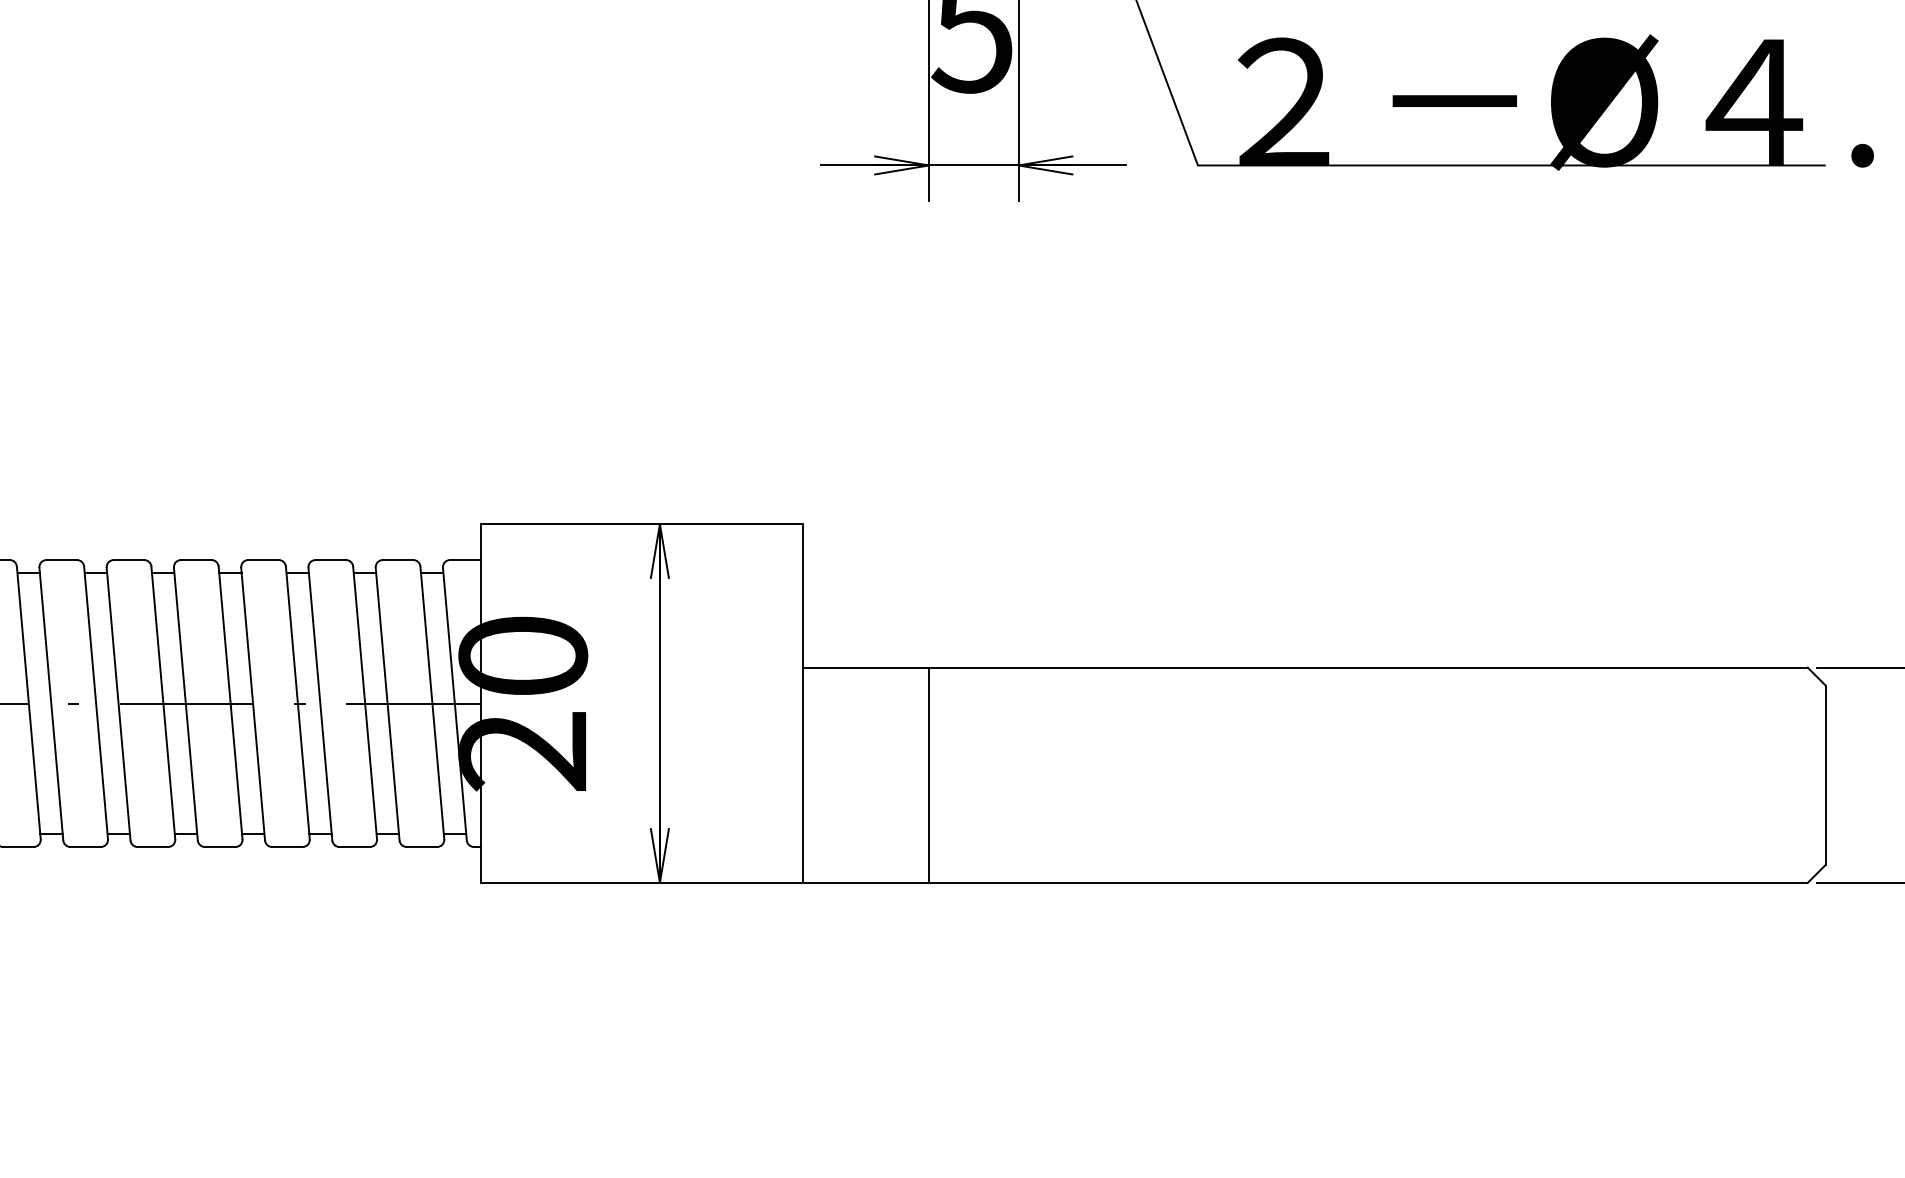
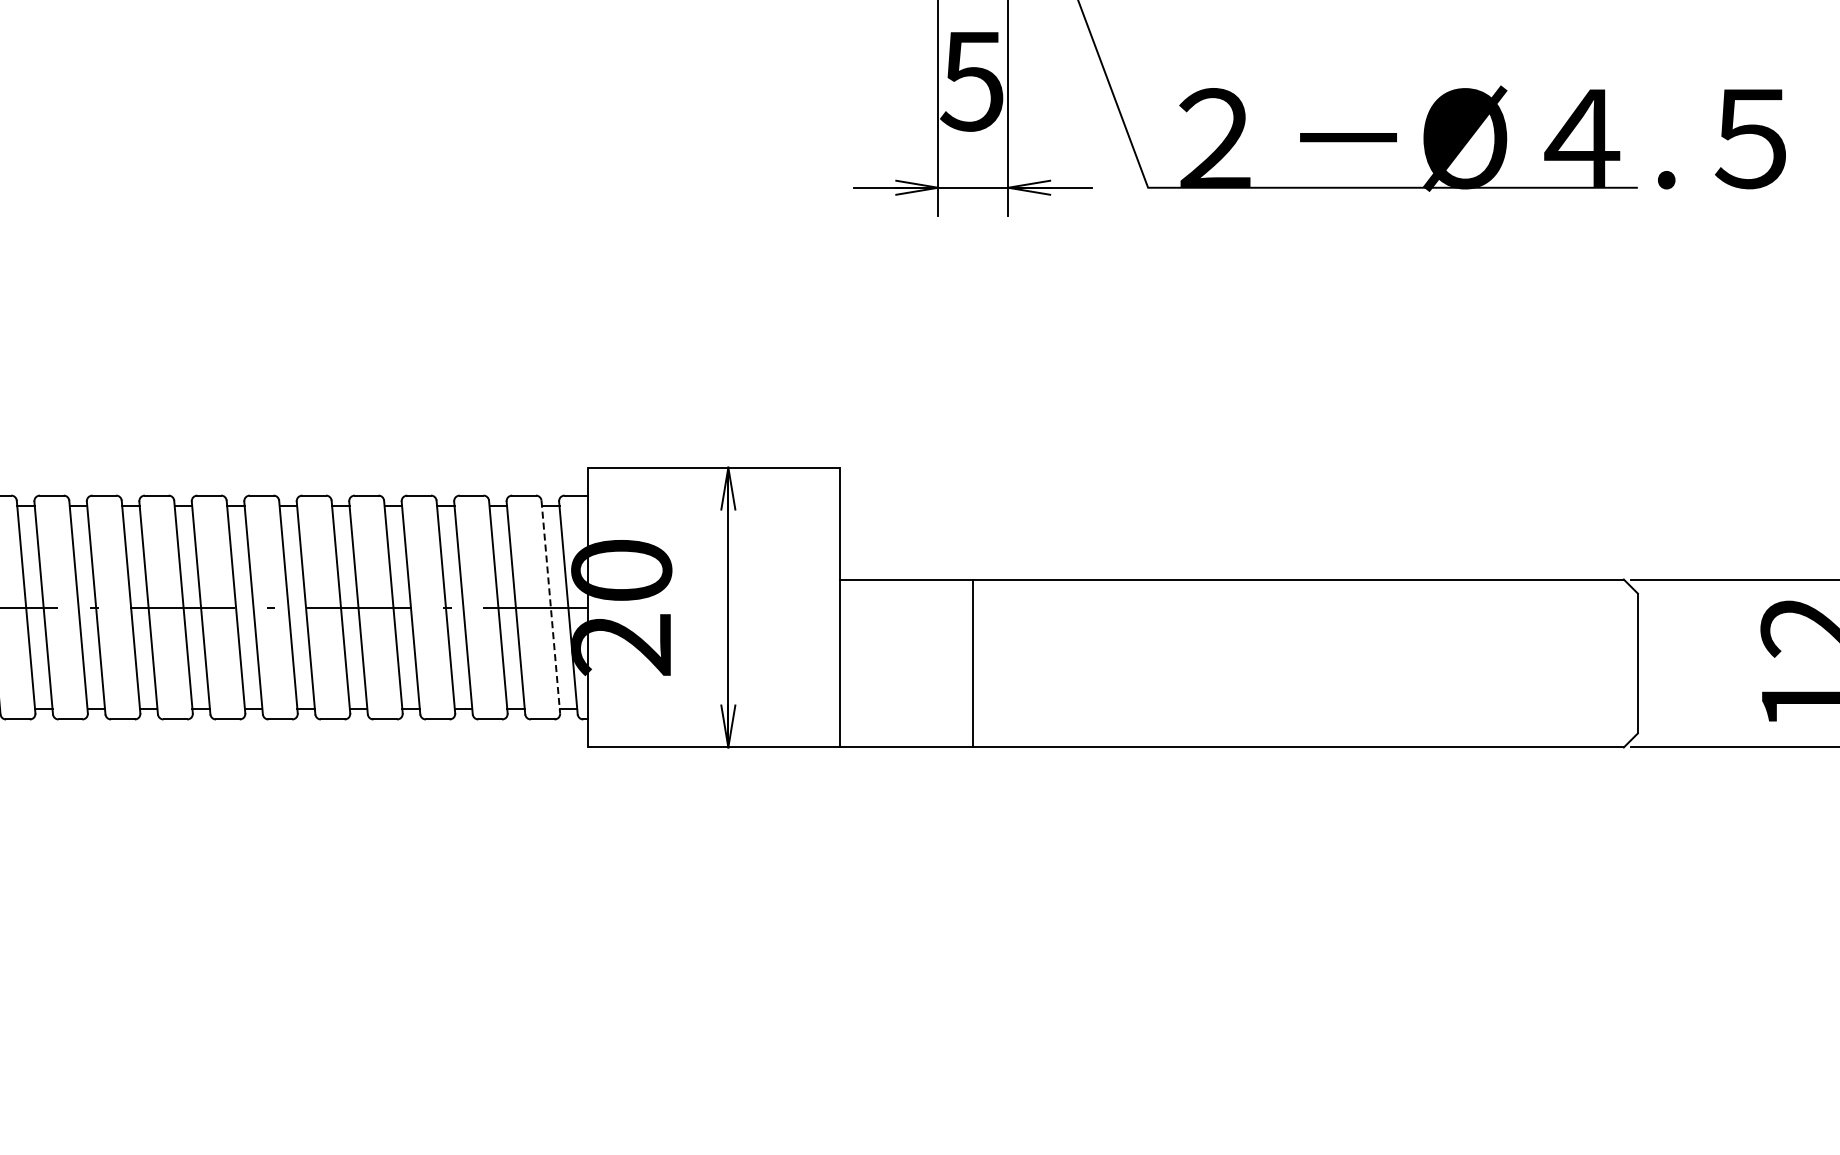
line: (431, 703) -> (550, 607), solid -> dashed
line: (929, 775) -> (973, 663), moved

